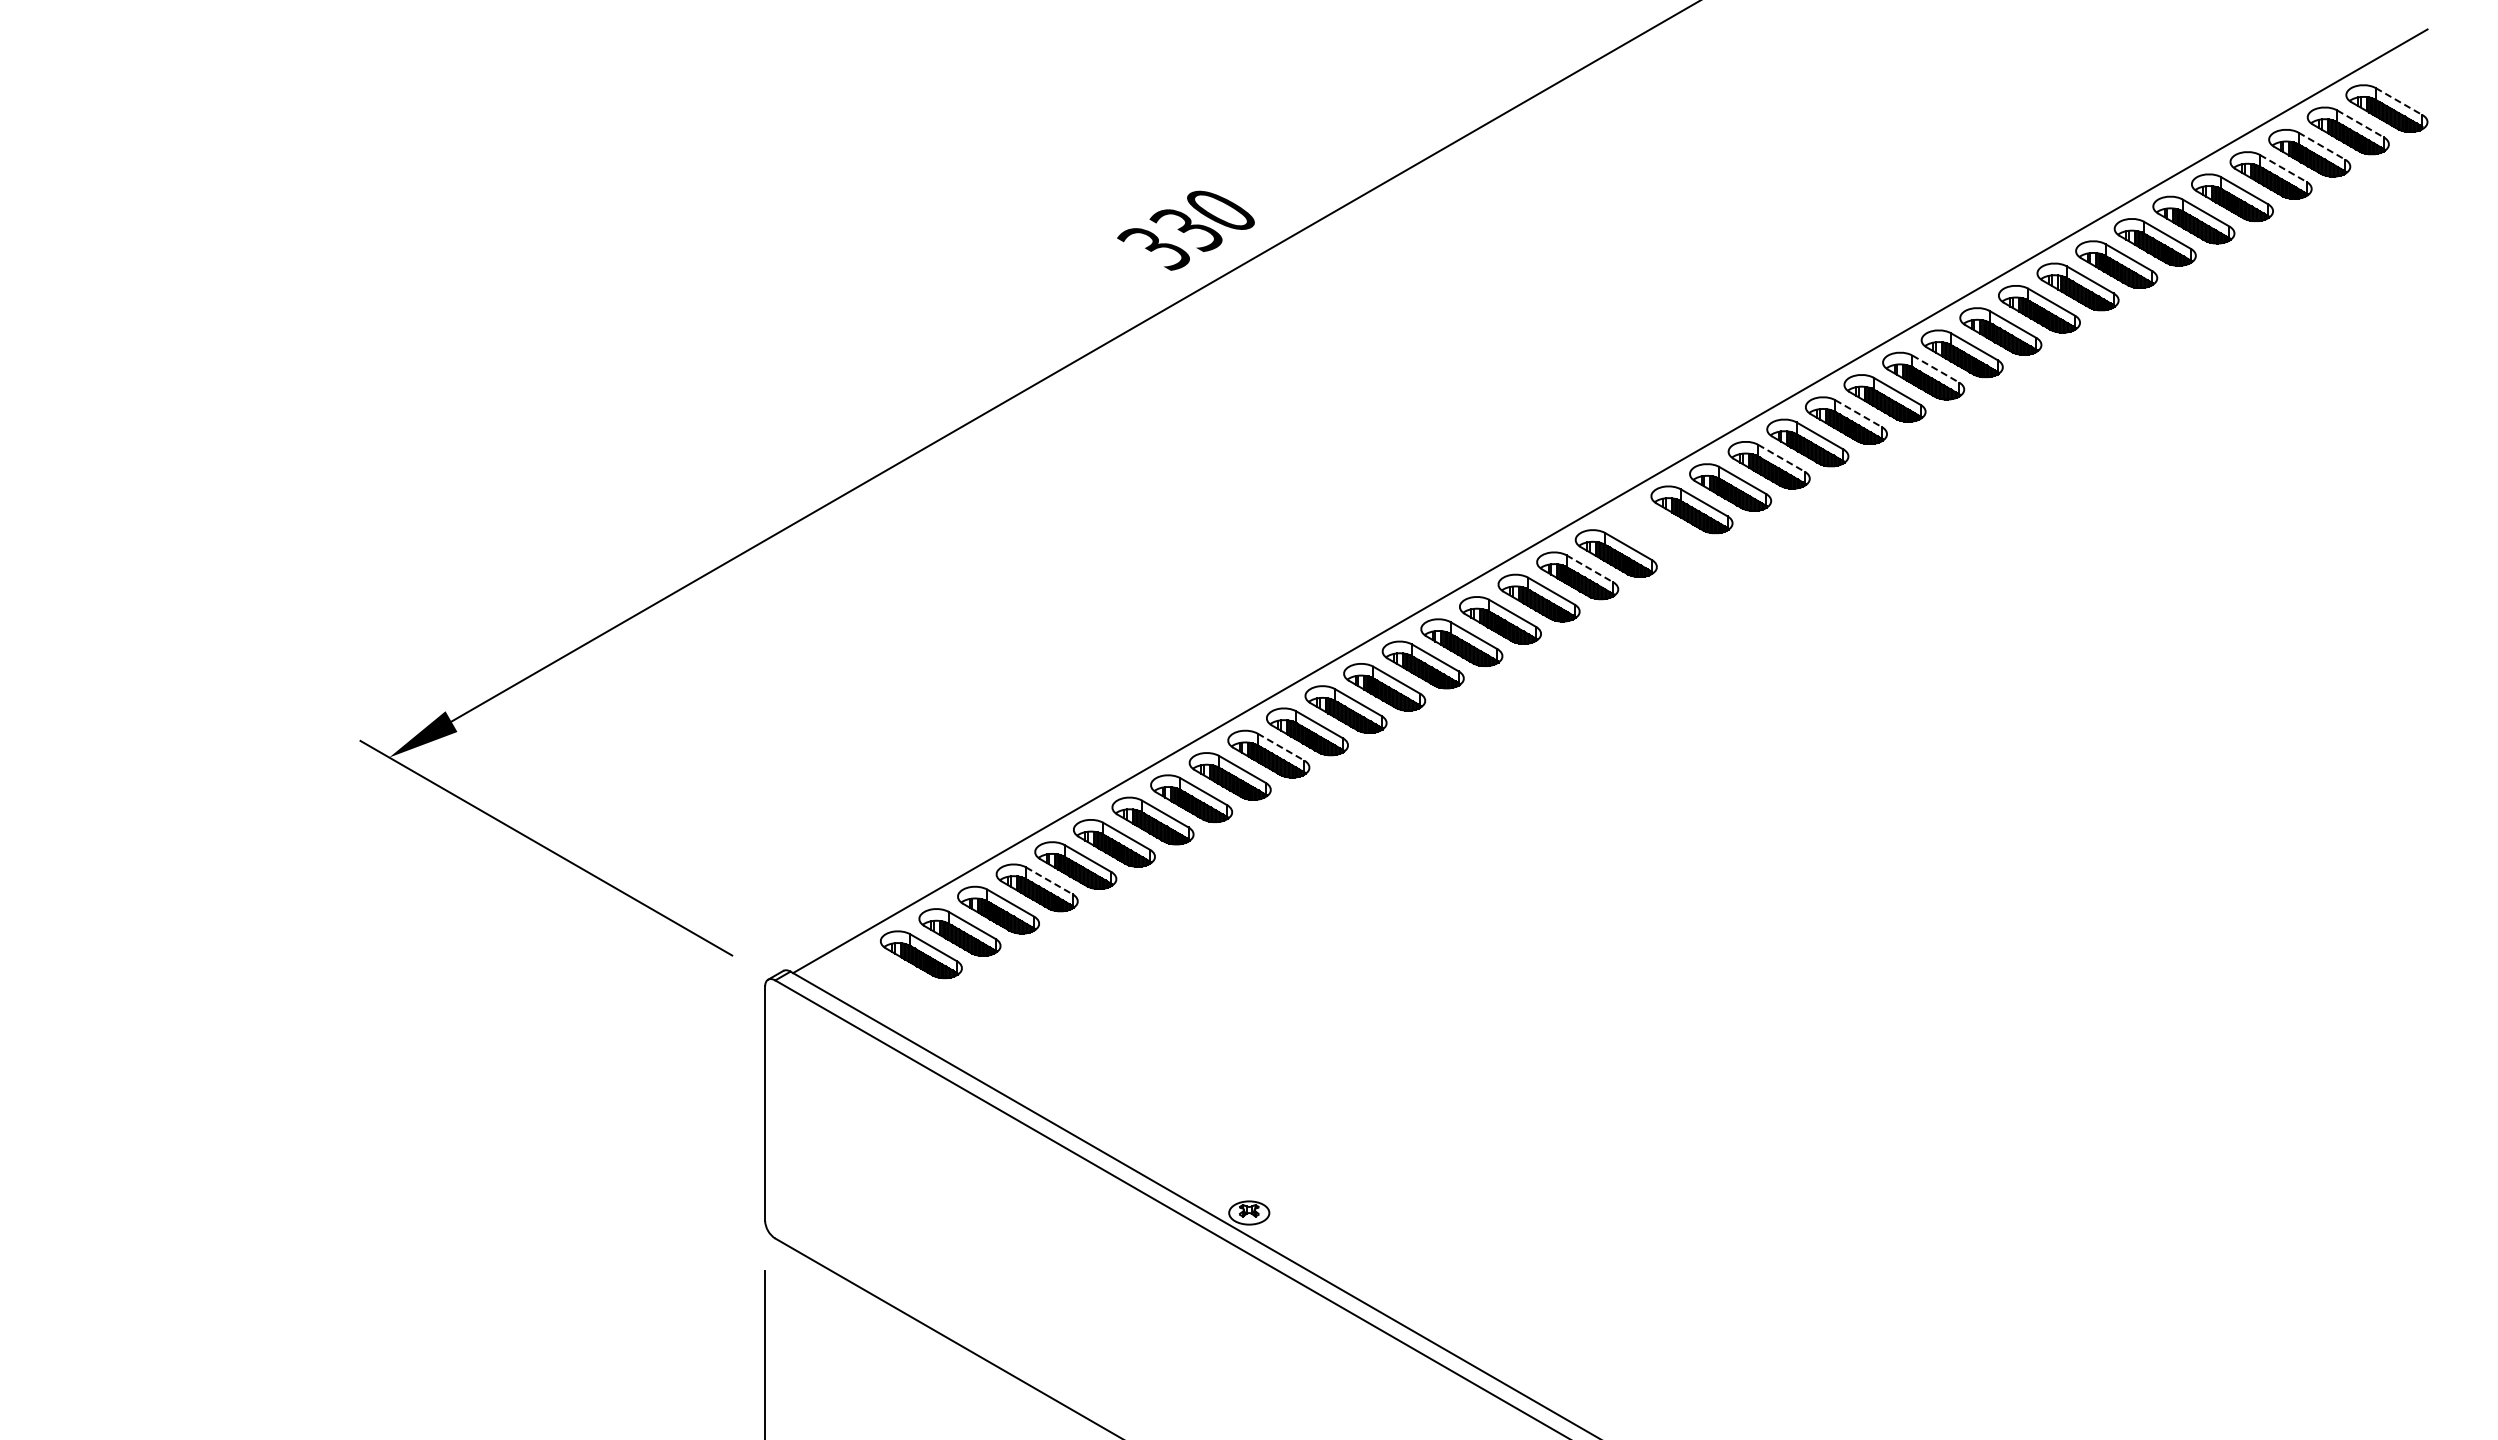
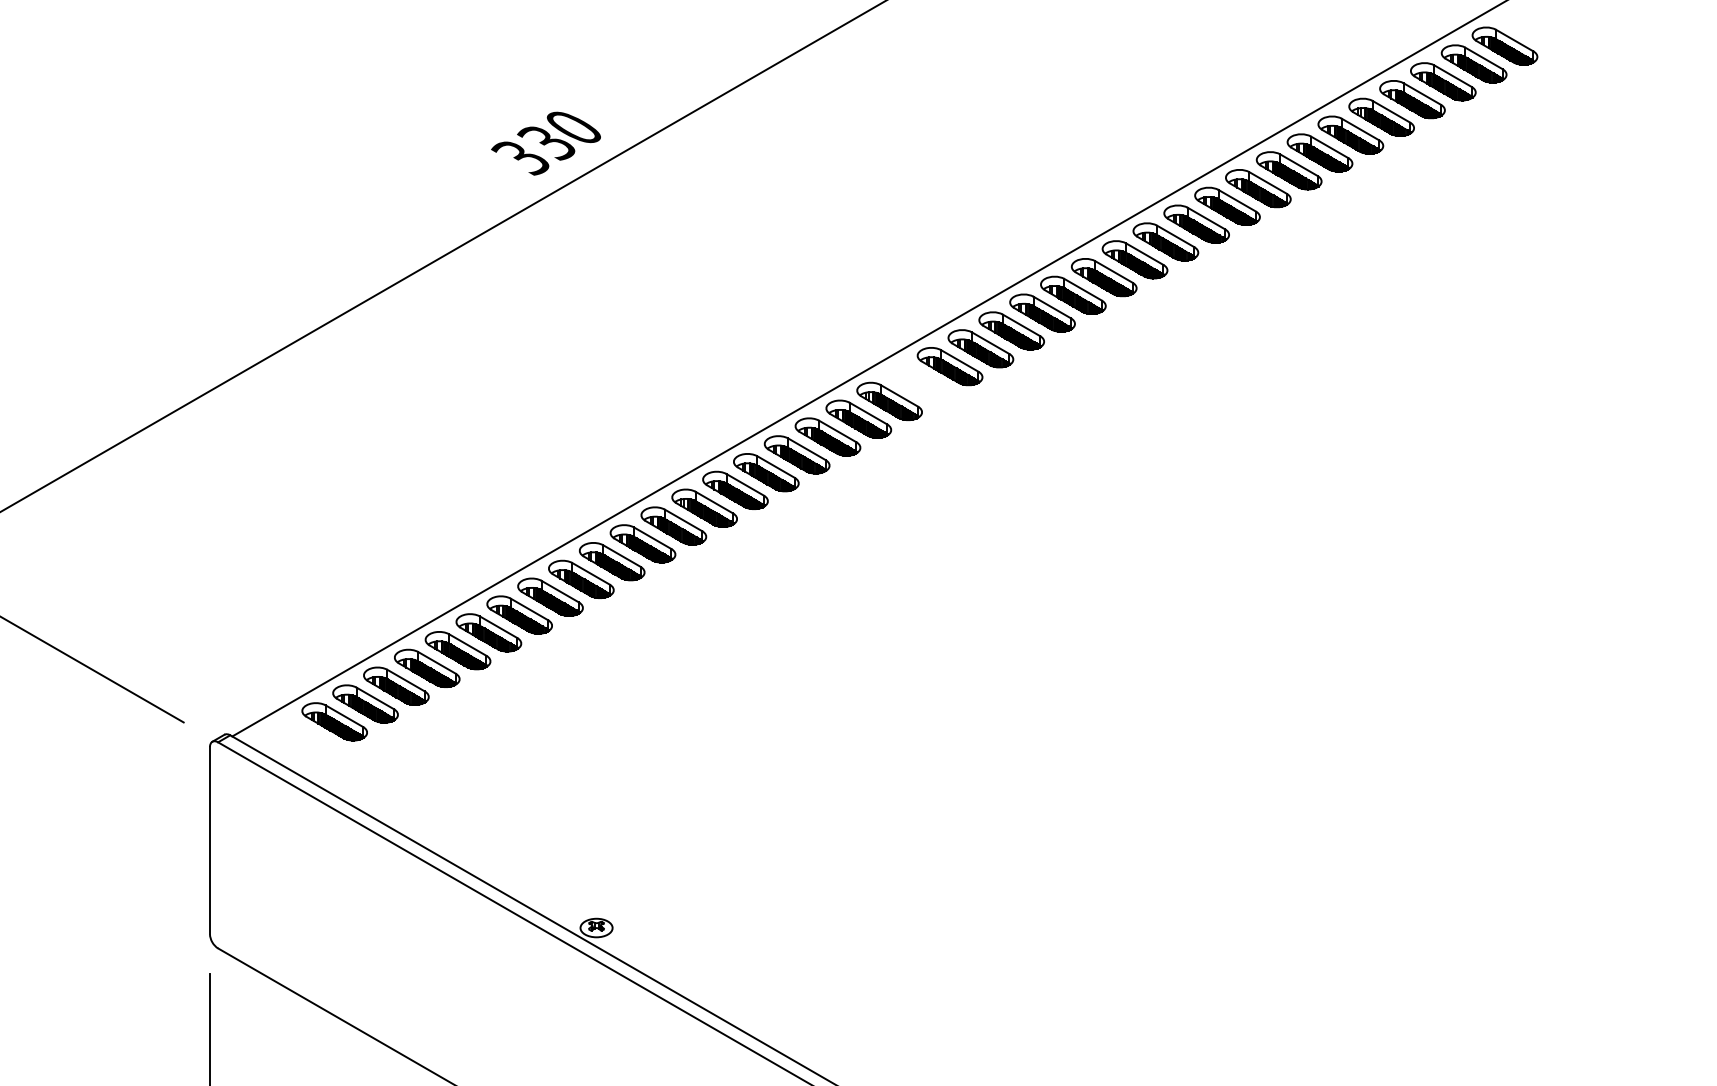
line: (2399, 101) -> (1515, 40), dashed -> solid
line: (2360, 123) -> (1483, 58), dashed -> solid
line: (2321, 146) -> (1452, 76), dashed -> solid
line: (2283, 168) -> (1422, 94), dashed -> solid
line: (1935, 369) -> (1144, 254), dashed -> solid
line: (1858, 413) -> (1083, 289), dashed -> solid
line: (1781, 458) -> (1021, 325), dashed -> solid
line: (1589, 568) -> (868, 413), dashed -> solid
line: (1281, 747) -> (622, 556), dashed -> solid
line: (1049, 880) -> (437, 662), dashed -> solid

